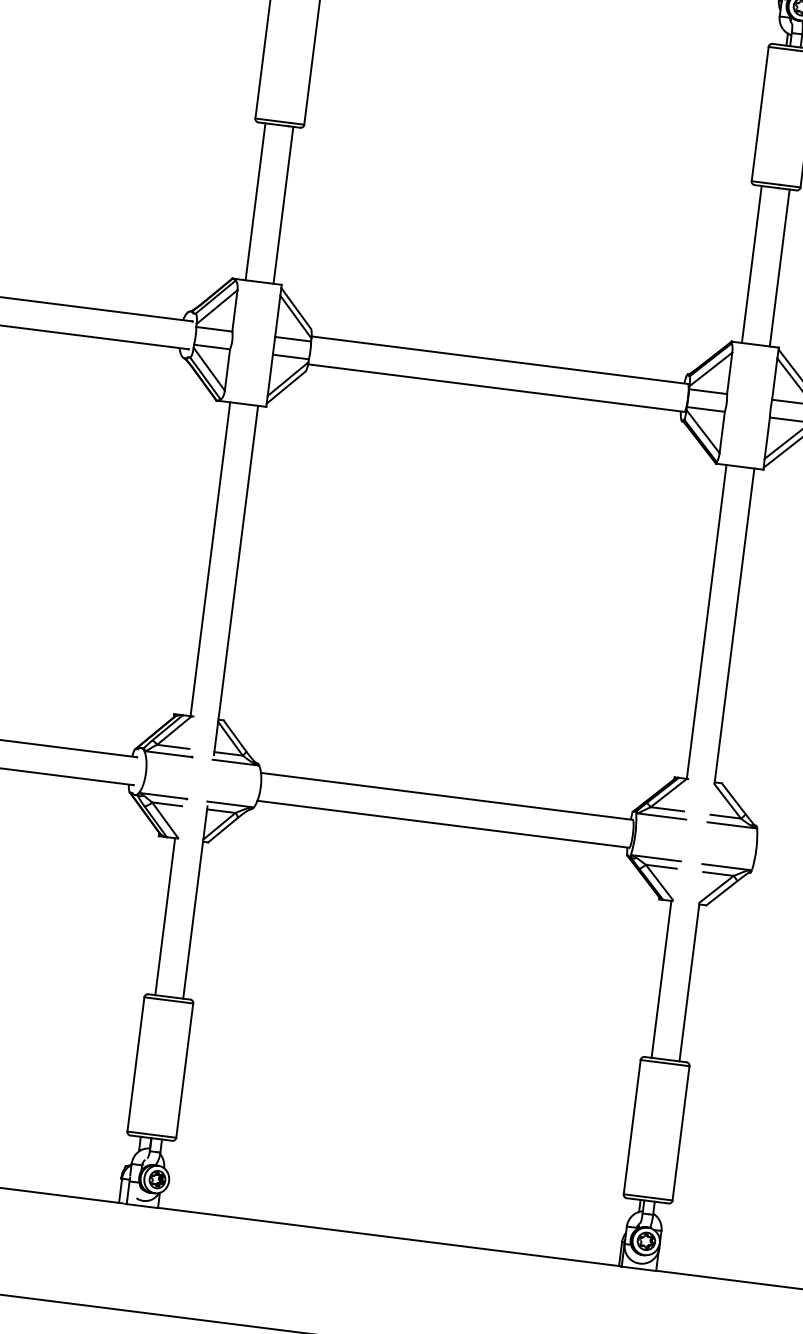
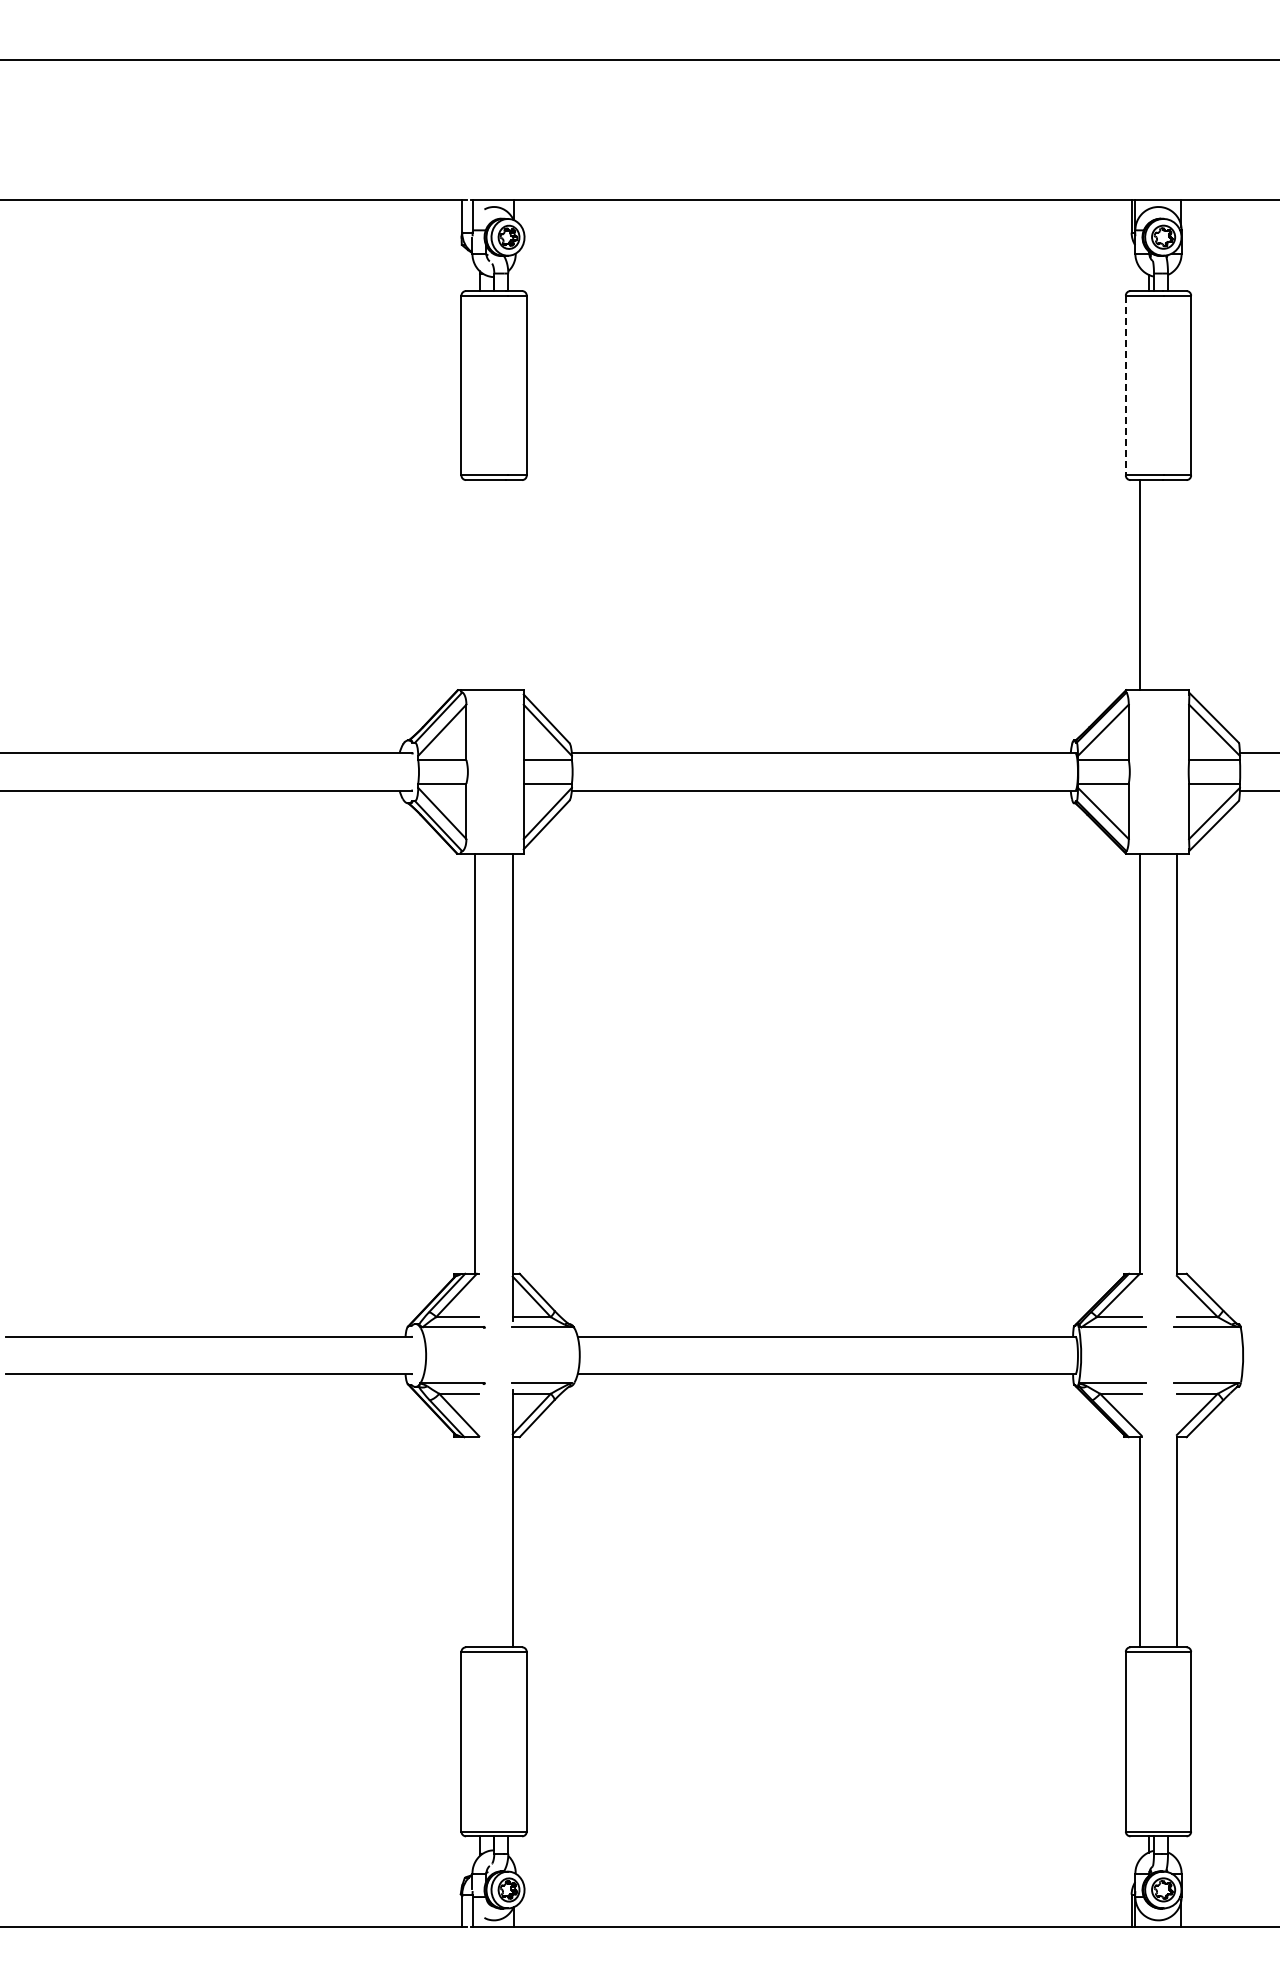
line: (759, 114) -> (1125, 385), solid -> dashed
line: (255, 202) -> (475, 585), removed
line: (283, 205) -> (512, 585), removed
line: (779, 268) -> (1177, 585), removed
line: (165, 916) -> (475, 1542), removed

